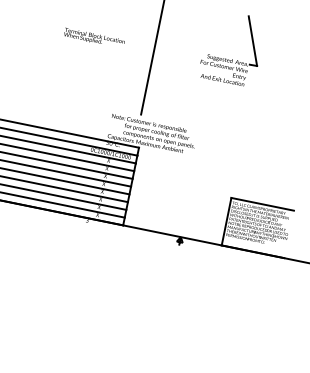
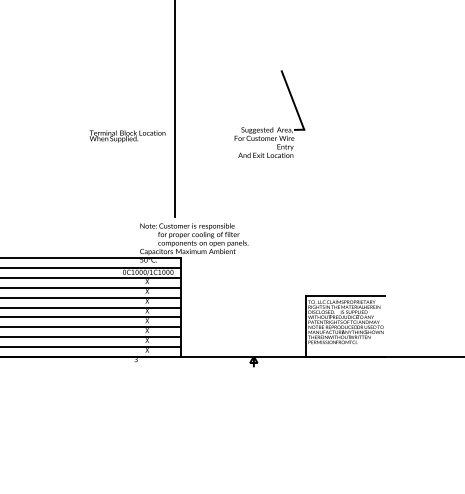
text: (94, 38) -> (127, 136), moved

